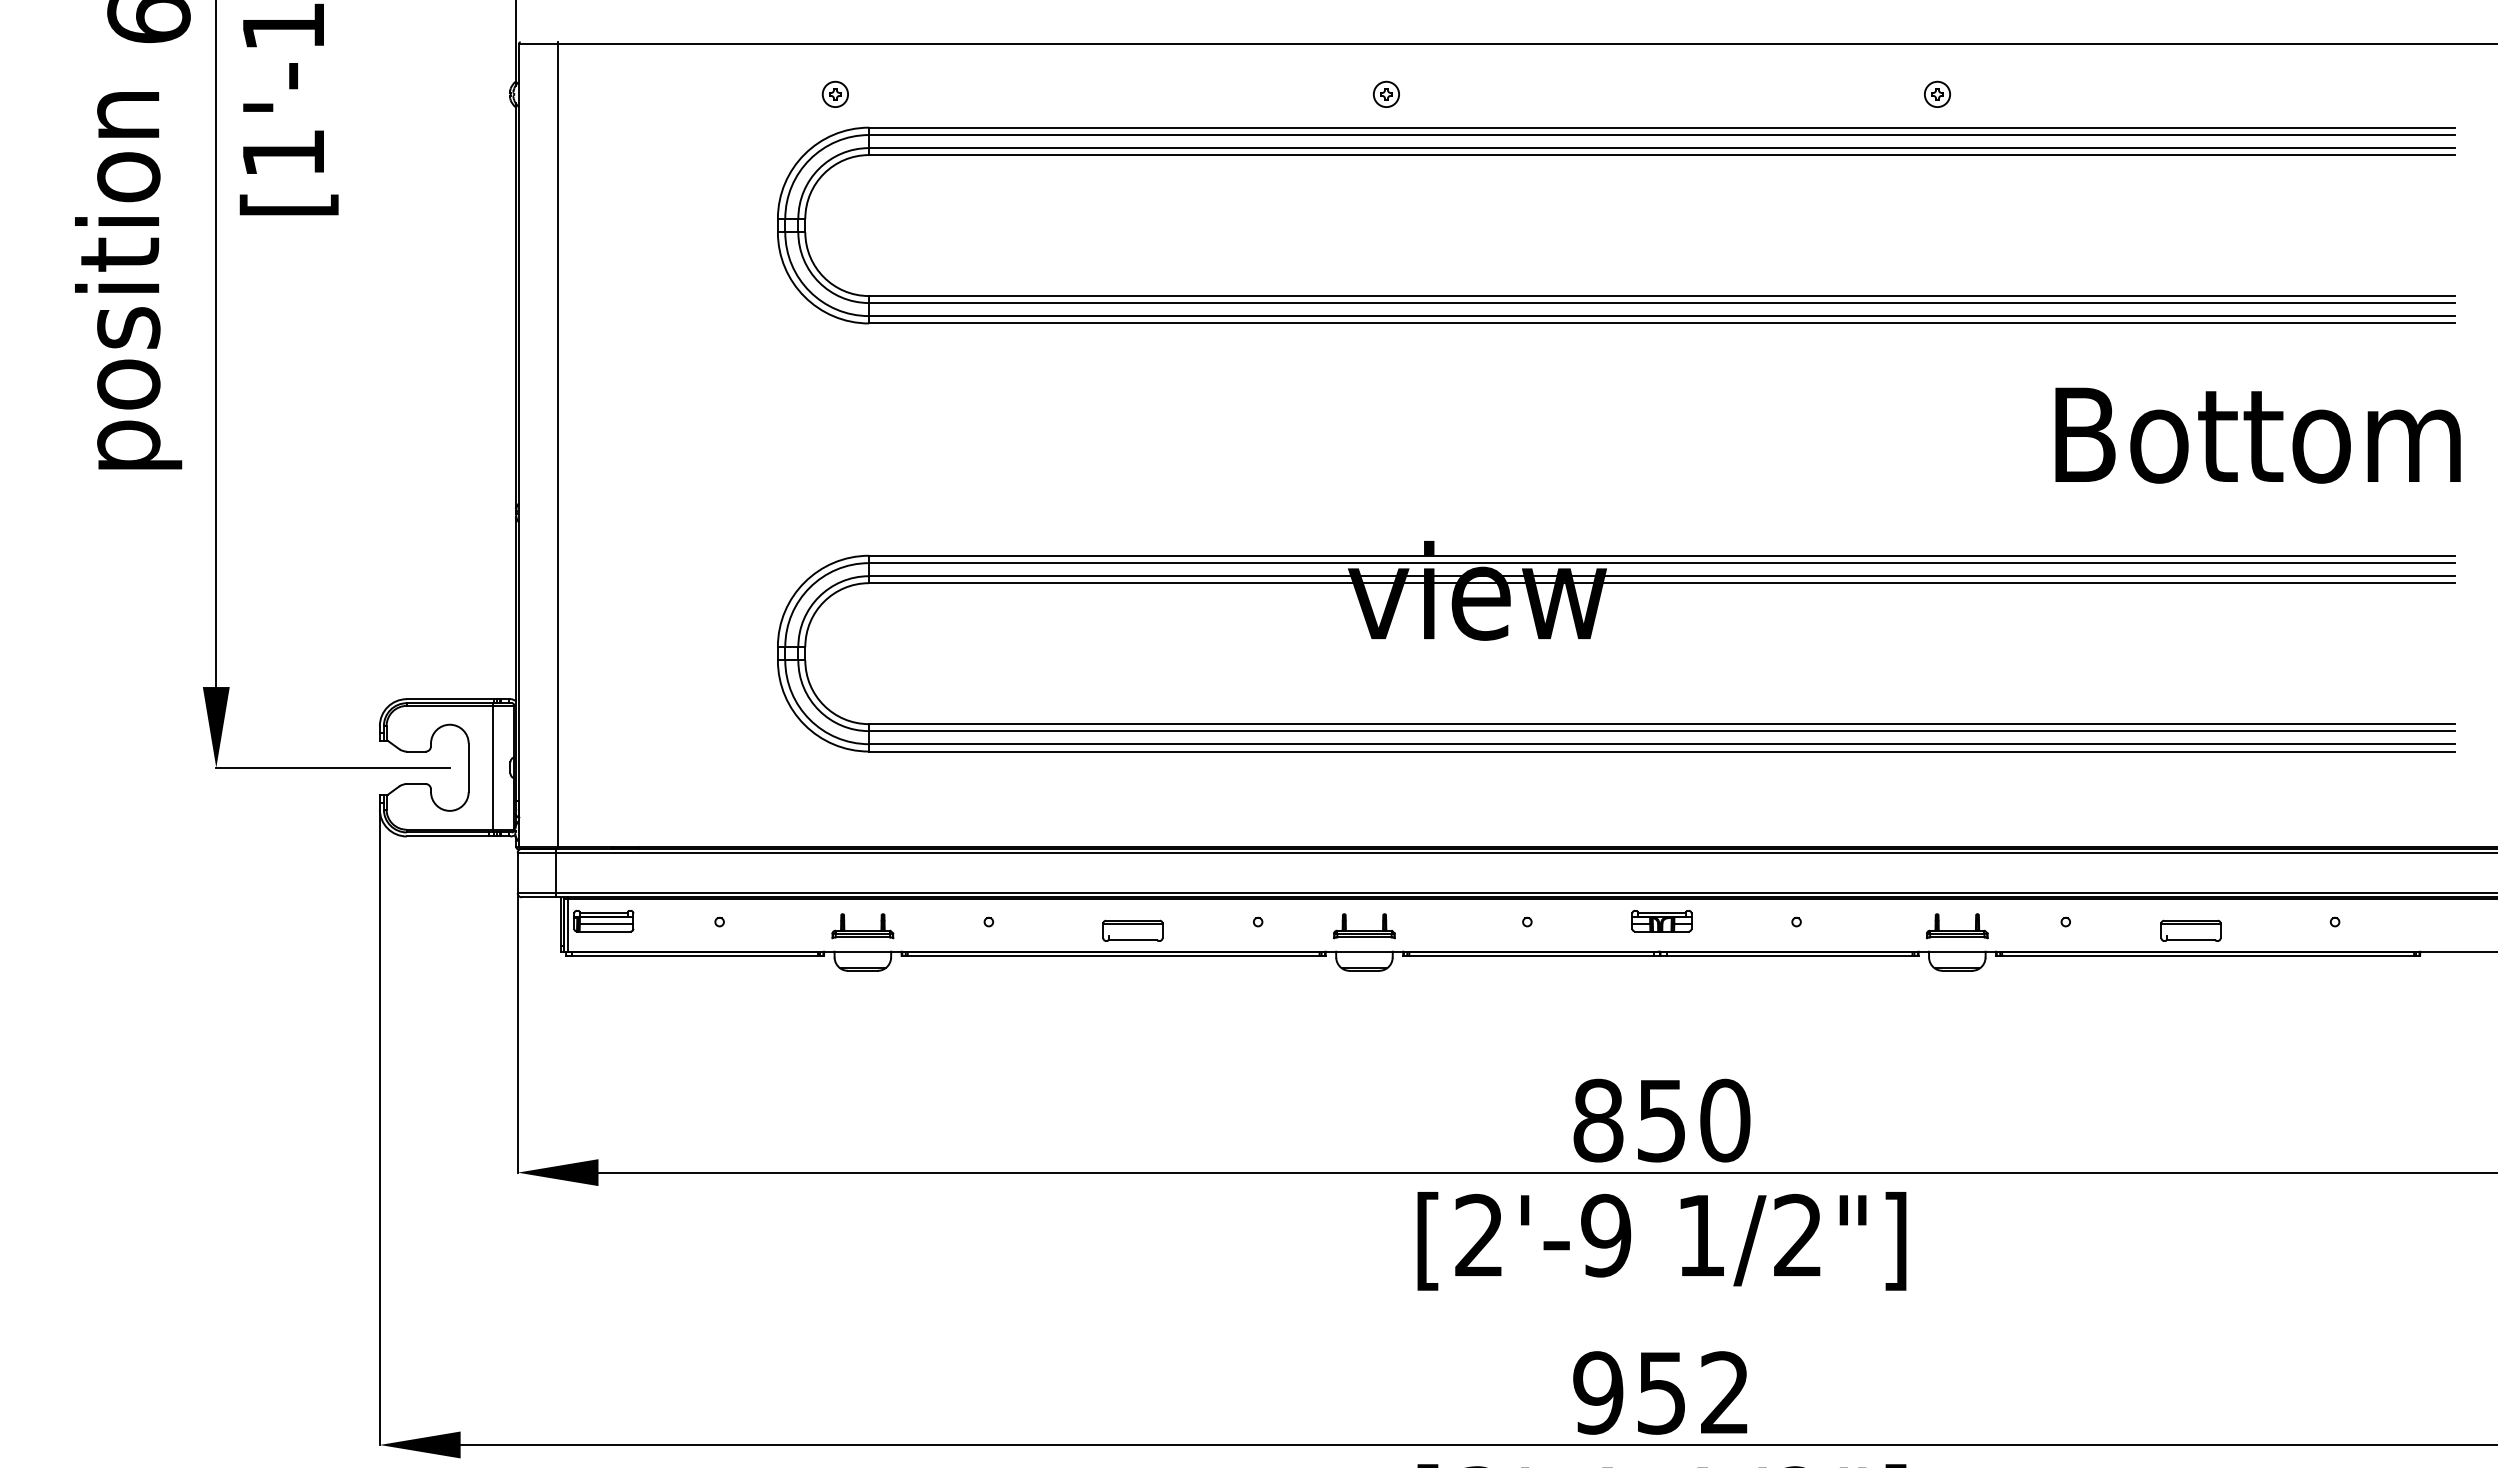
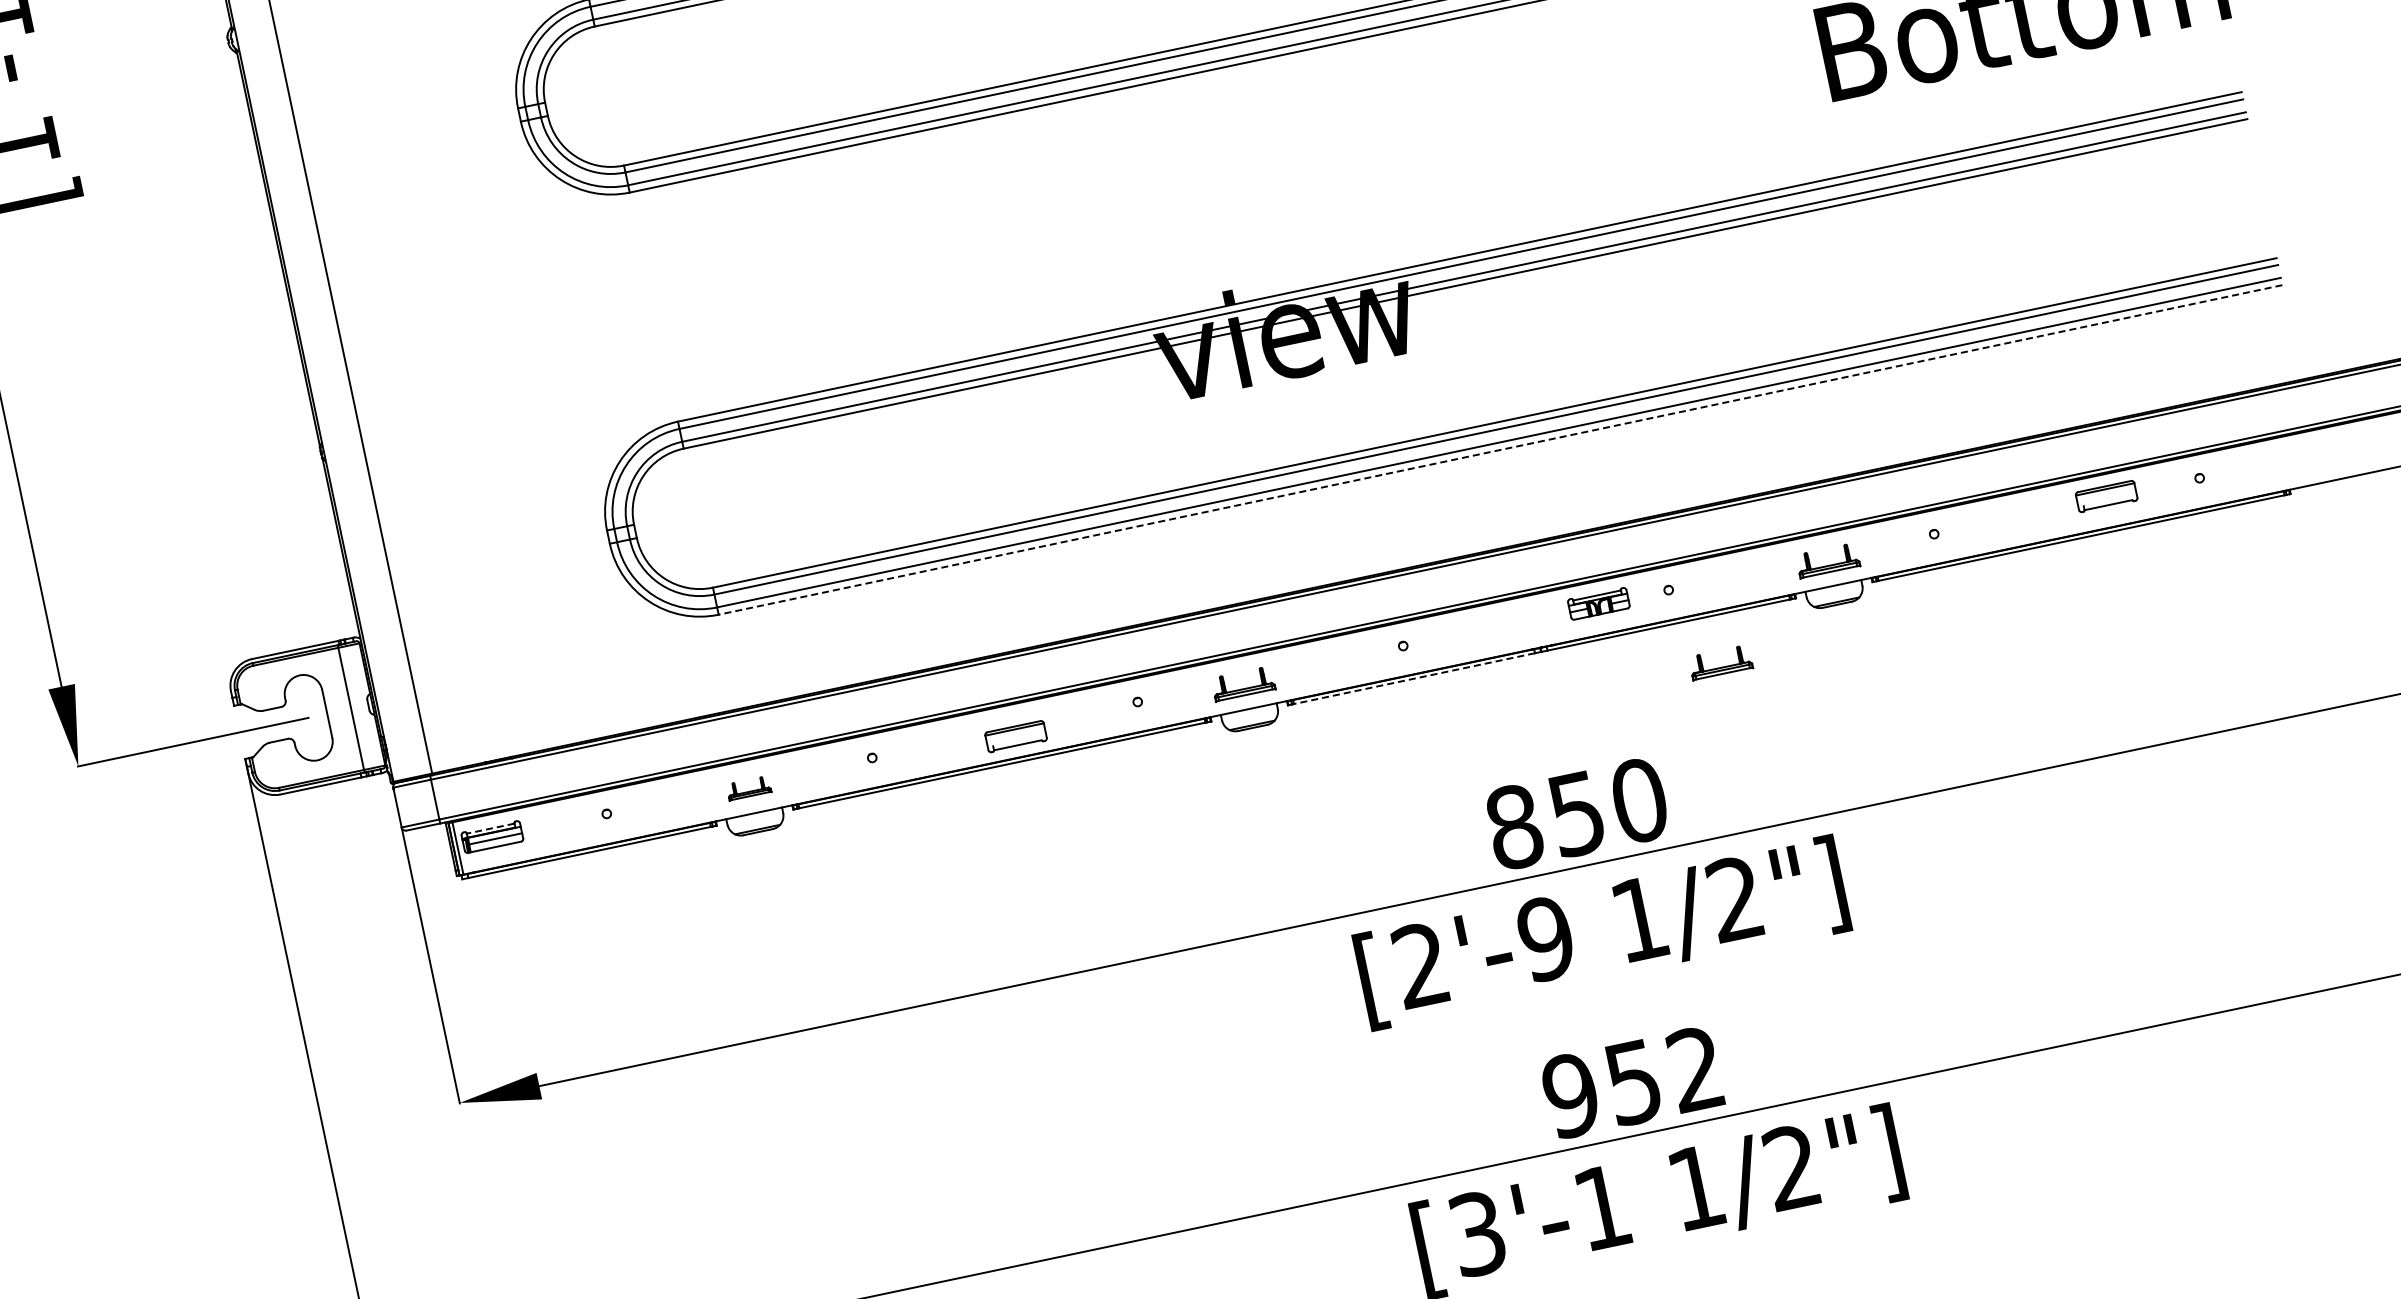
line: (1661, 751) -> (1500, 449), solid -> dashed
line: (603, 912) -> (490, 828), solid -> dashed
part: (1661, 921) -> (1598, 604), moved
part: (862, 926) -> (748, 788), size x0.7
part: (2190, 930) -> (2106, 496), moved
line: (1531, 956) -> (1414, 679), solid -> dashed
part: (1832, 1003) -> (1721, 662), added

